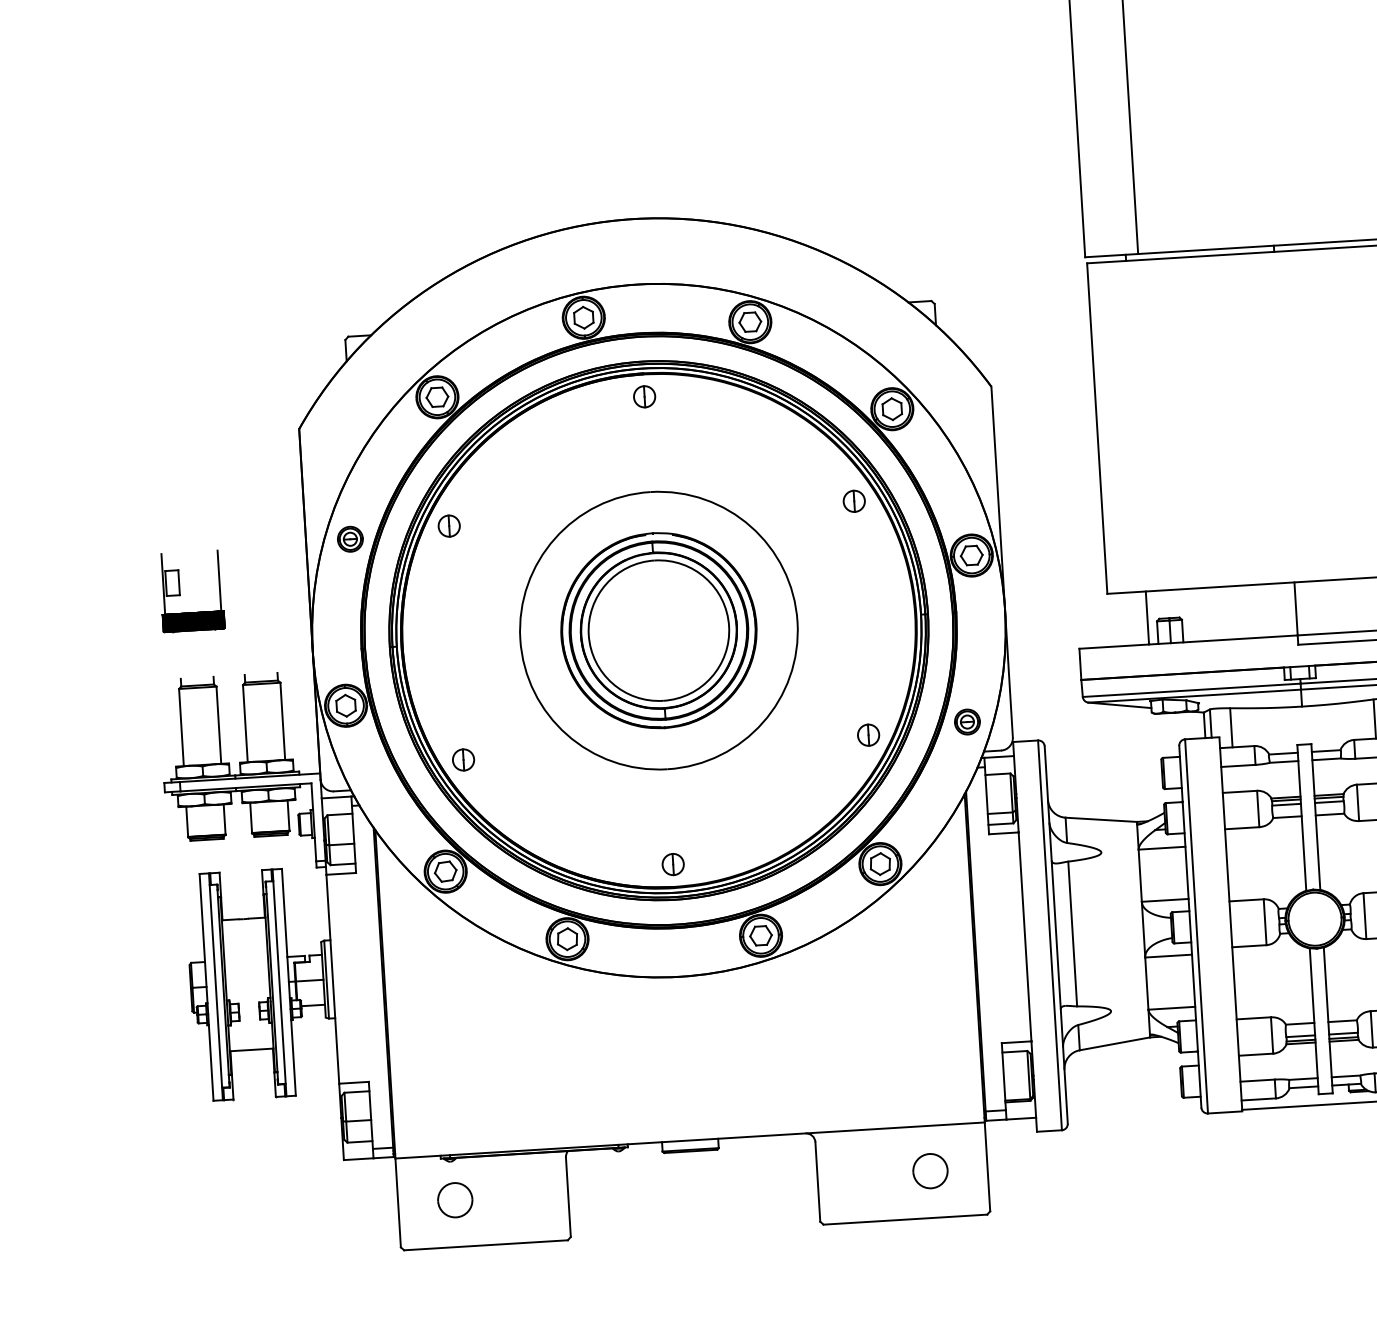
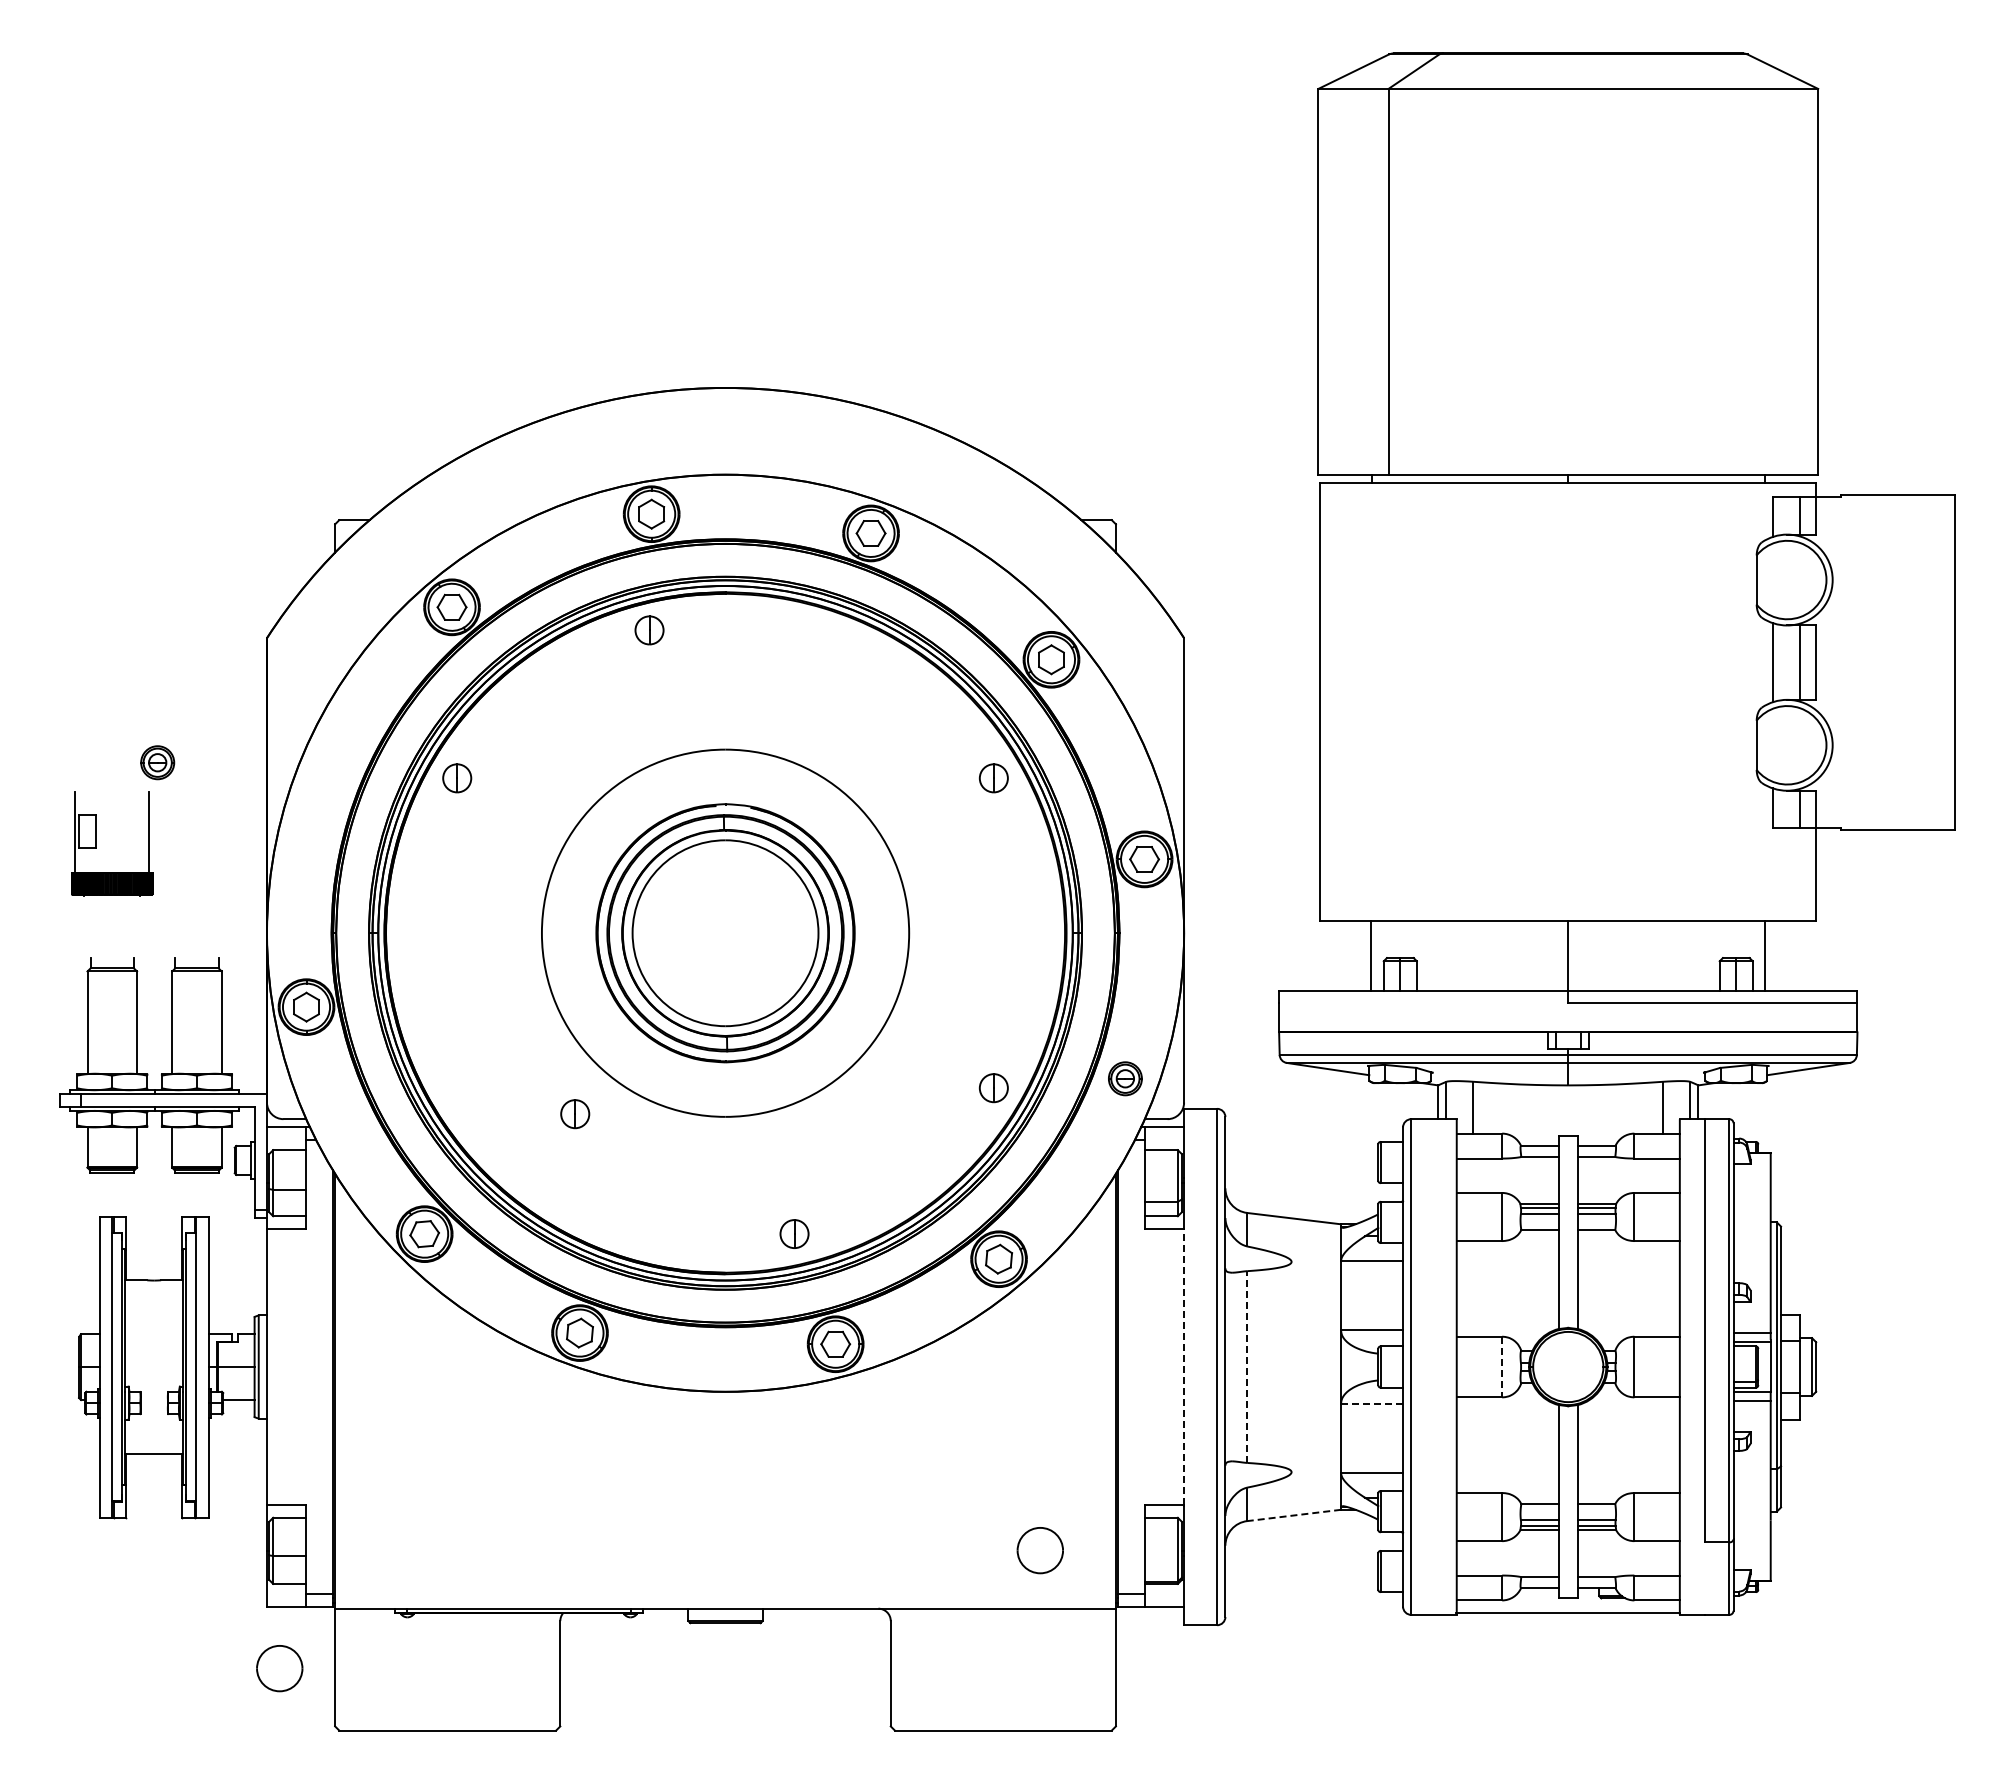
part: (644, 396) -> (649, 630), moved
part: (350, 539) -> (157, 762), moved
part: (463, 760) -> (575, 1114), moved
part: (673, 864) -> (794, 1233), moved
line: (1265, 922) -> (1502, 1367), solid -> dashed
line: (1072, 934) -> (1247, 1367), solid -> dashed
line: (1025, 936) -> (1184, 1366), solid -> dashed
line: (1168, 955) -> (1372, 1403), solid -> dashed
line: (1114, 1043) -> (1293, 1515), solid -> dashed
part: (929, 1171) -> (1039, 1550), moved
part: (455, 1200) -> (279, 1668), moved

